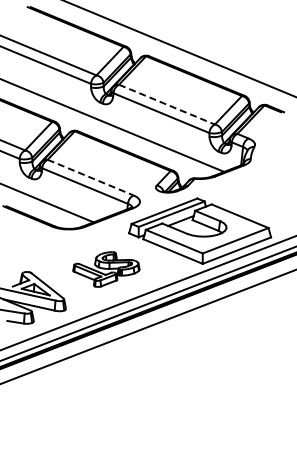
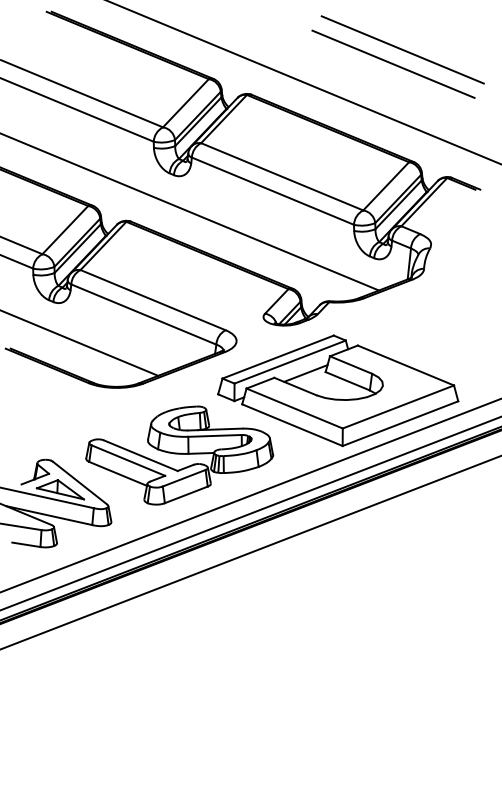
line: (238, 29) -> (403, 49), added
line: (232, 38) -> (393, 64), added
line: (166, 104) -> (281, 176), dashed -> solid
line: (91, 177) -> (154, 299), dashed -> solid
part: (106, 269) -> (179, 455), size x1.67

